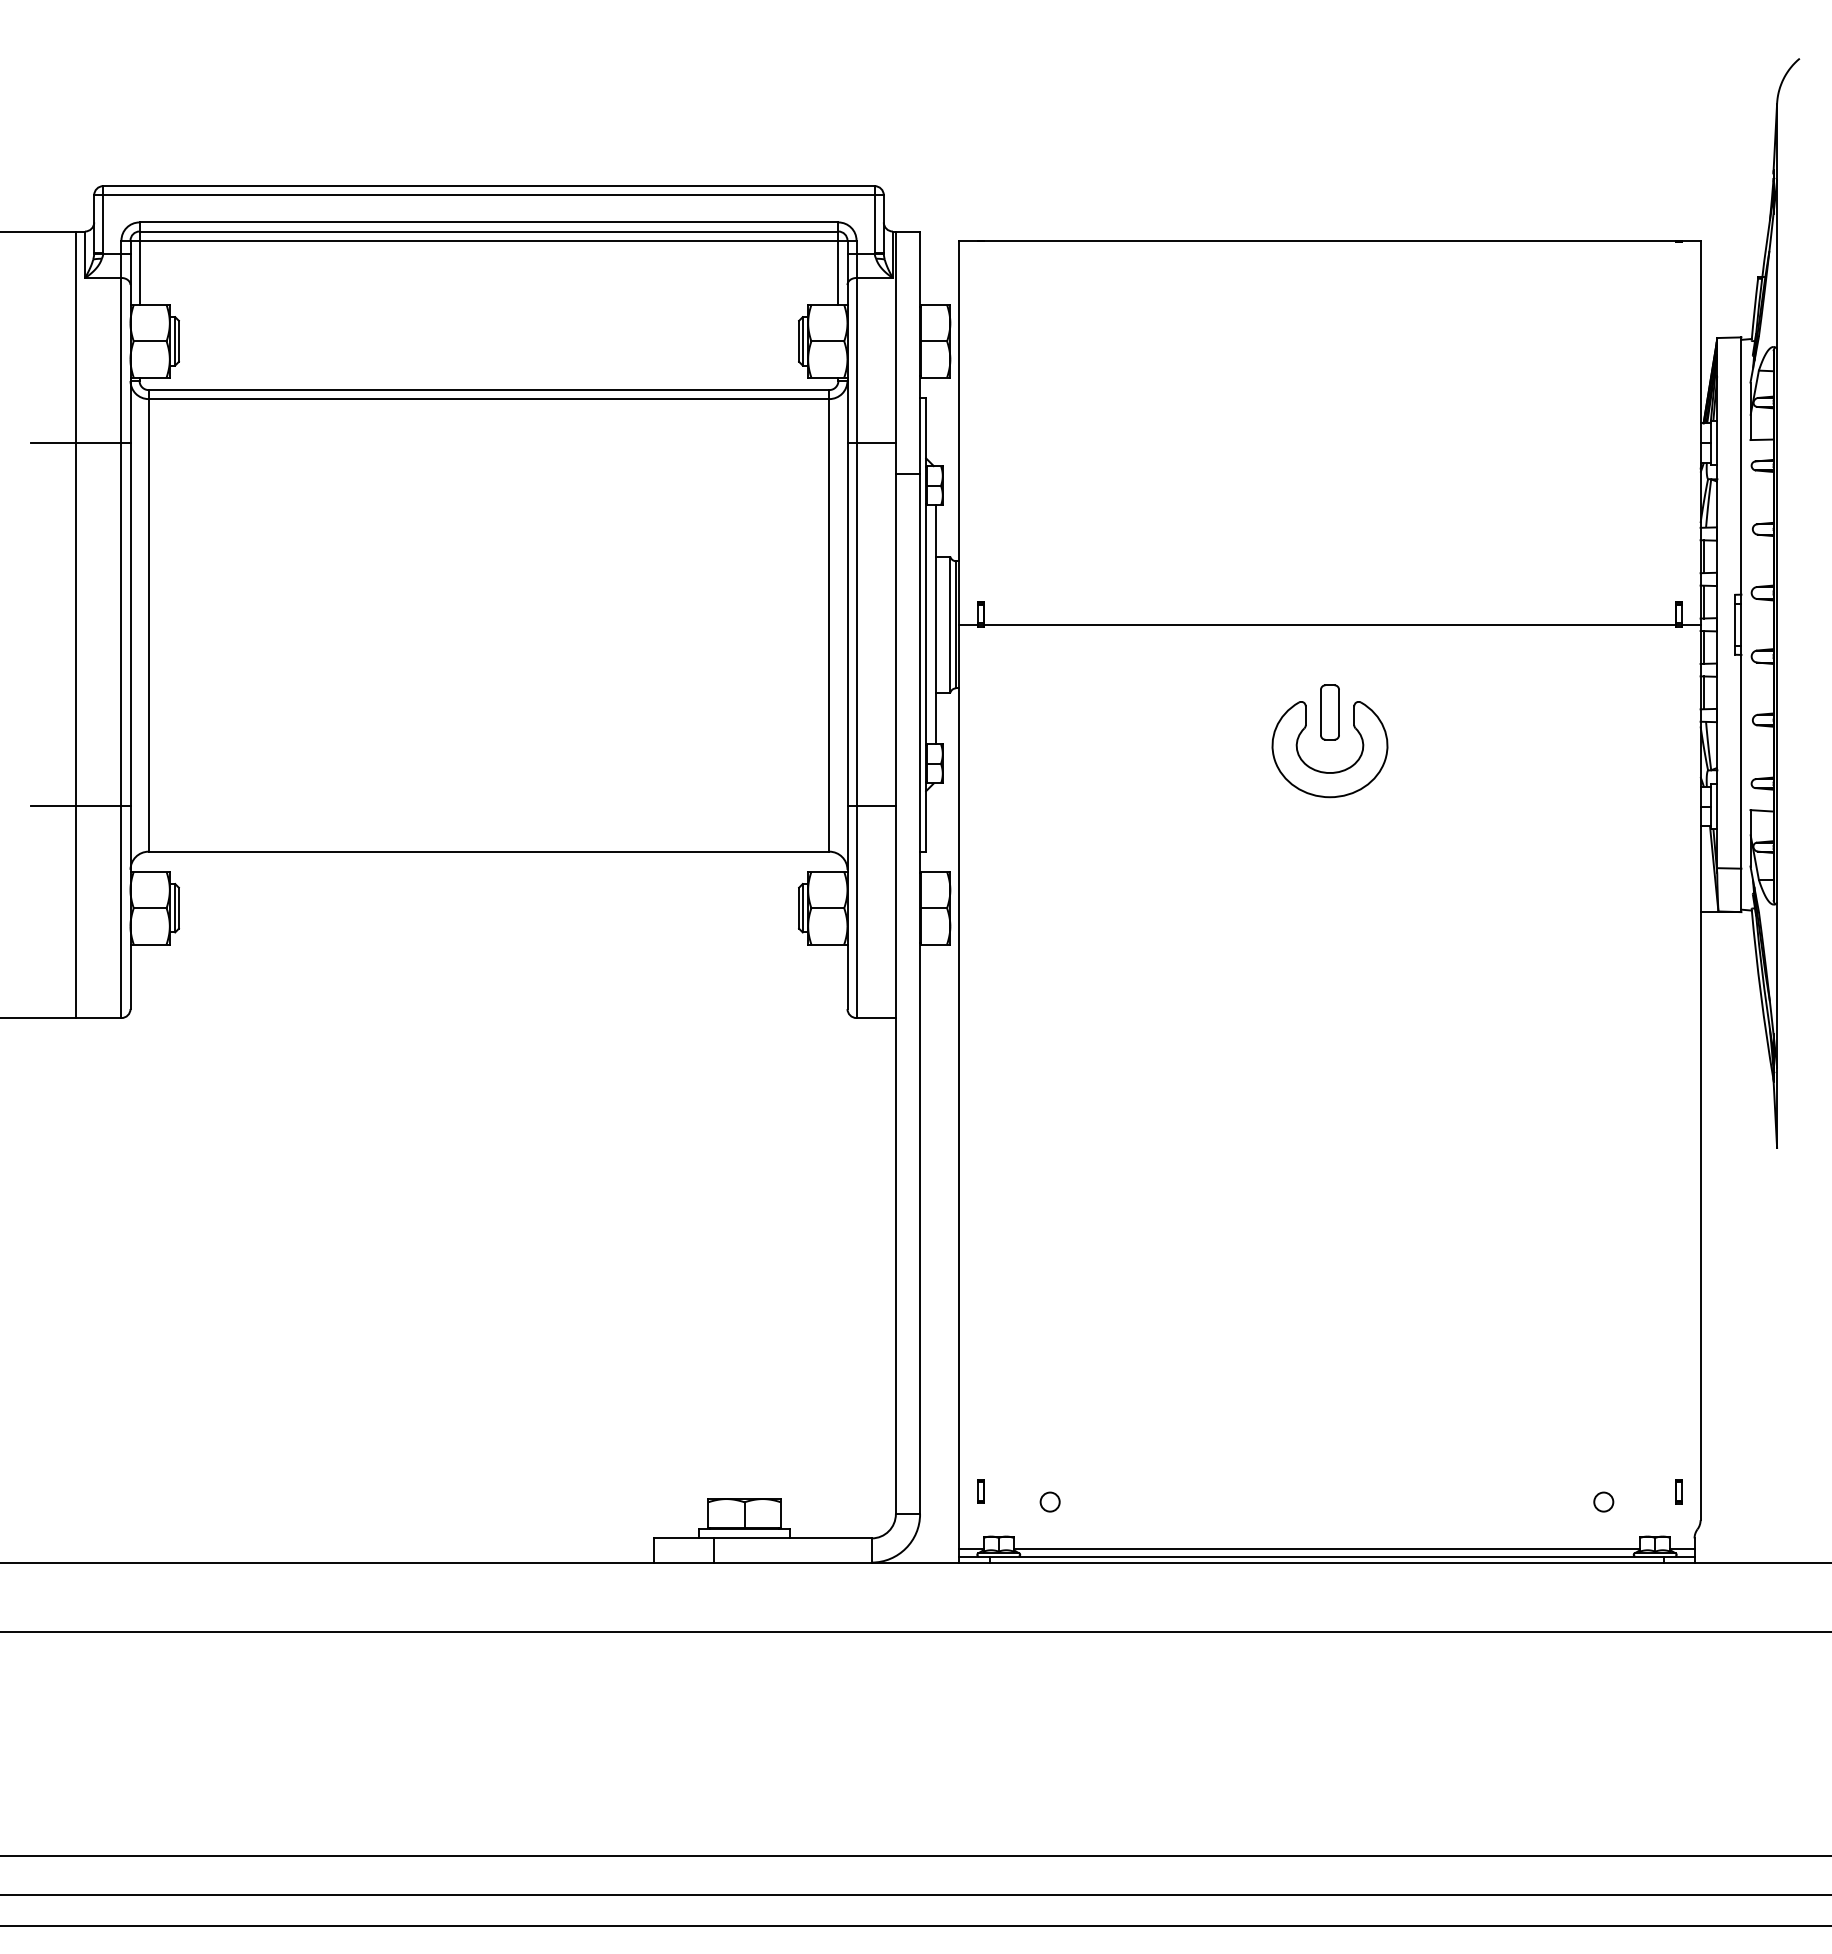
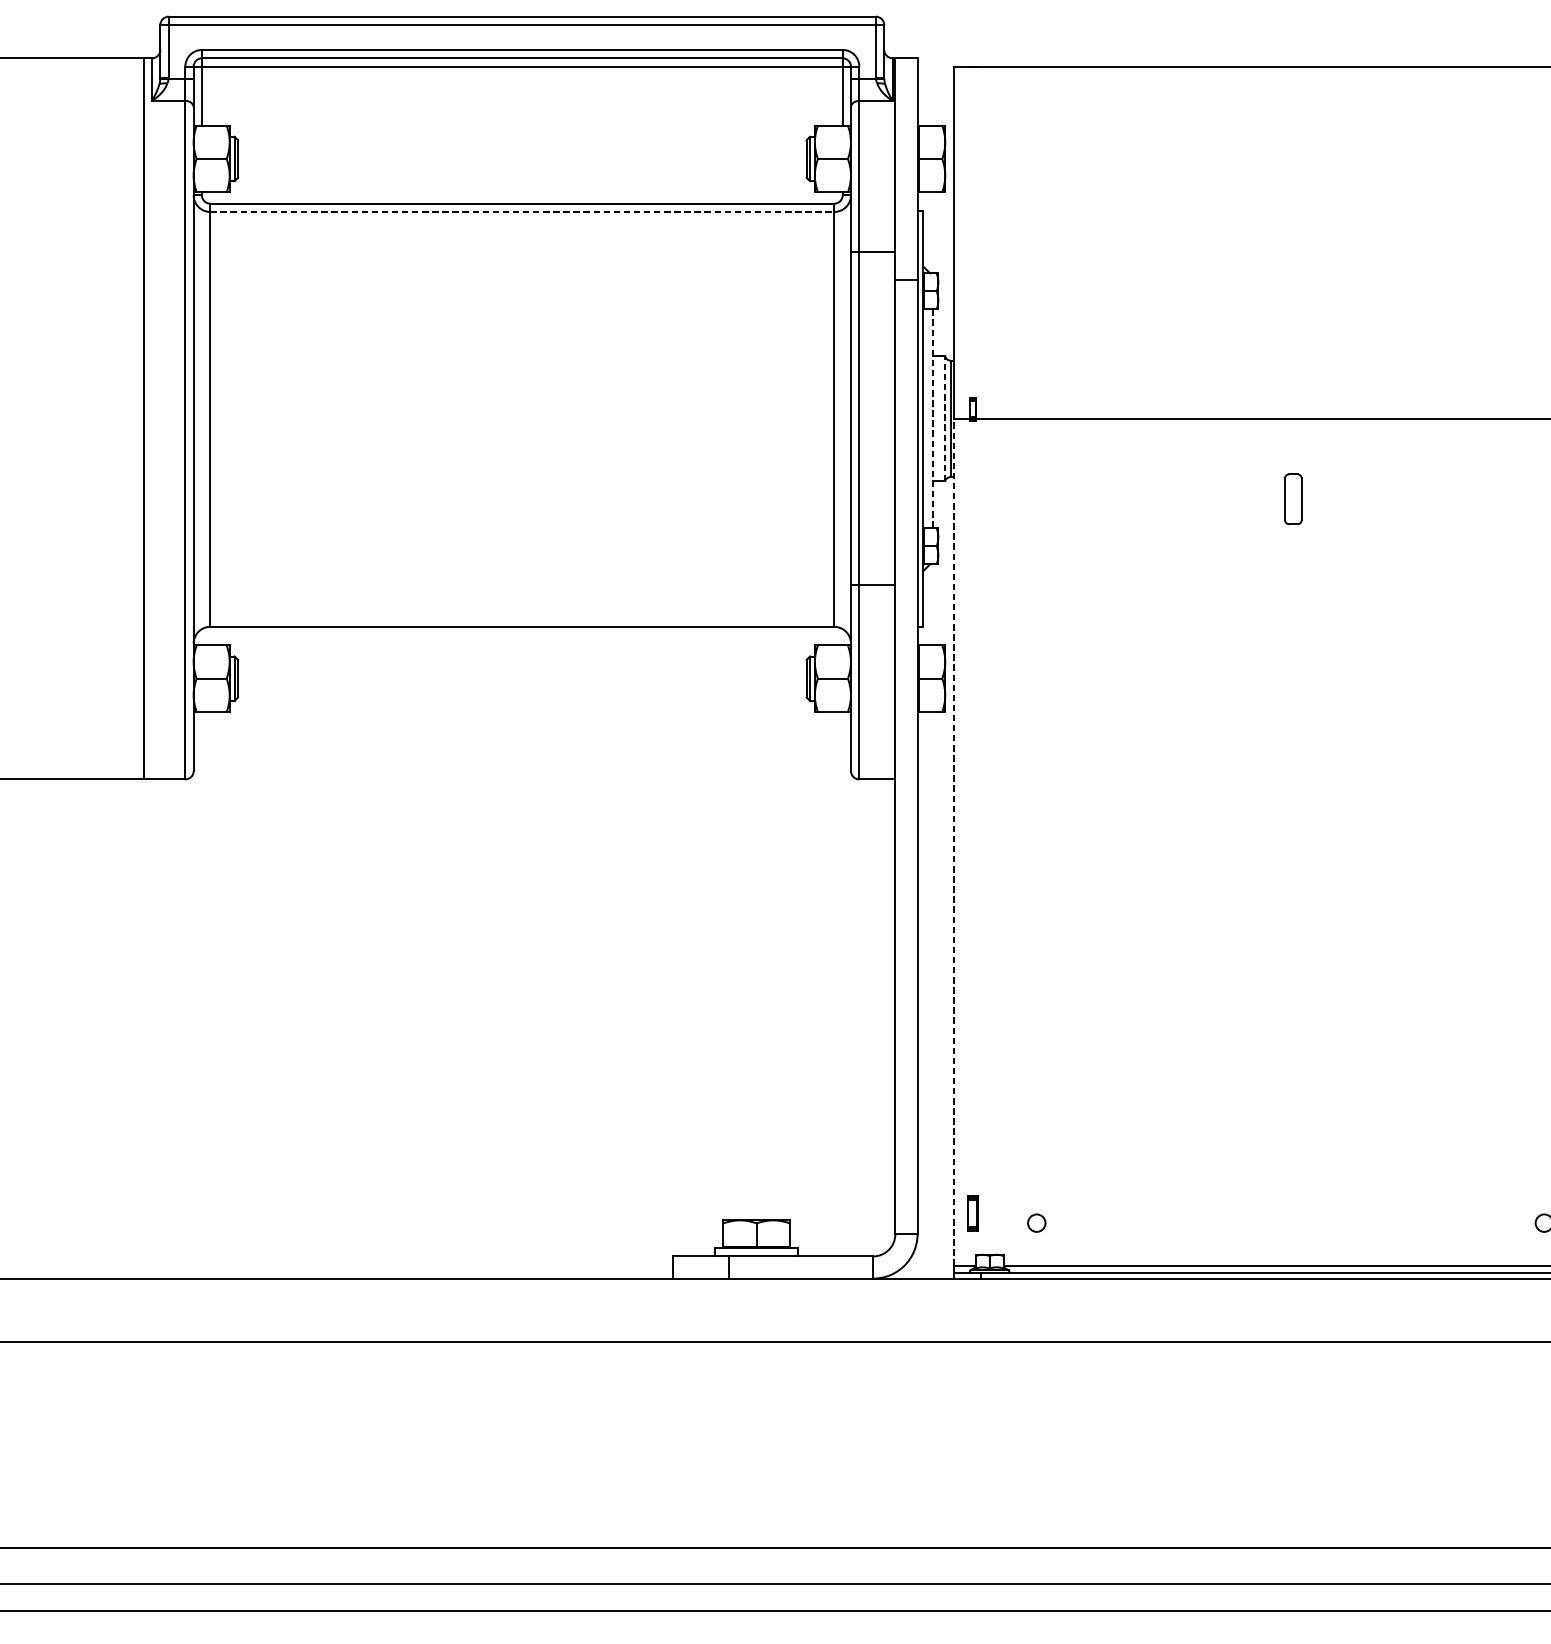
line: (489, 399) -> (522, 212), solid -> dashed
line: (80, 443) -> (147, 252), removed
line: (950, 624) -> (945, 418), solid -> dashed
line: (936, 625) -> (932, 419), solid -> dashed
part: (1325, 771) -> (1289, 553), removed
line: (80, 806) -> (147, 585), removed
line: (959, 1086) -> (953, 842), solid -> dashed
part: (980, 1491) -> (972, 1213), size x1.6

